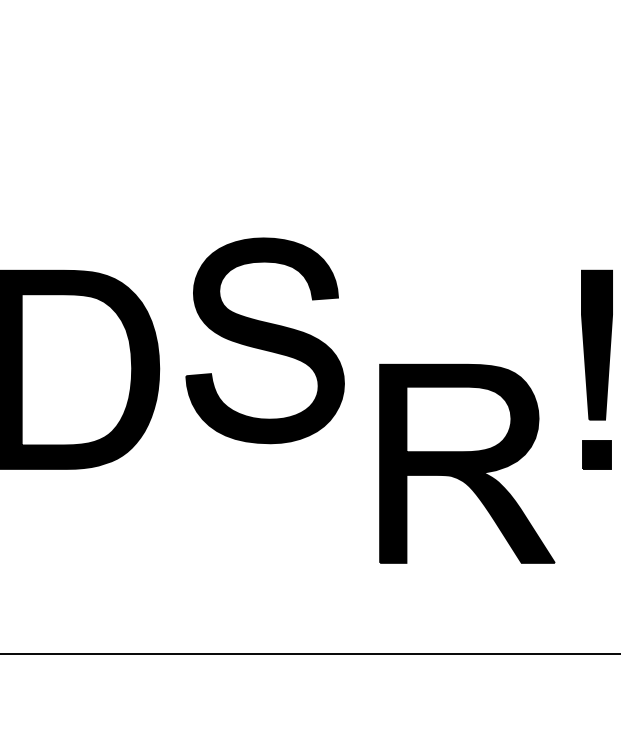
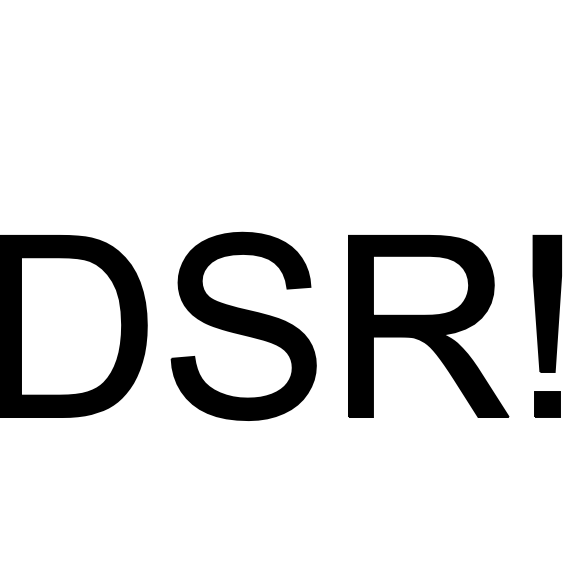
part: (264, 340) -> (243, 326), moved
part: (467, 463) -> (428, 326), moved

